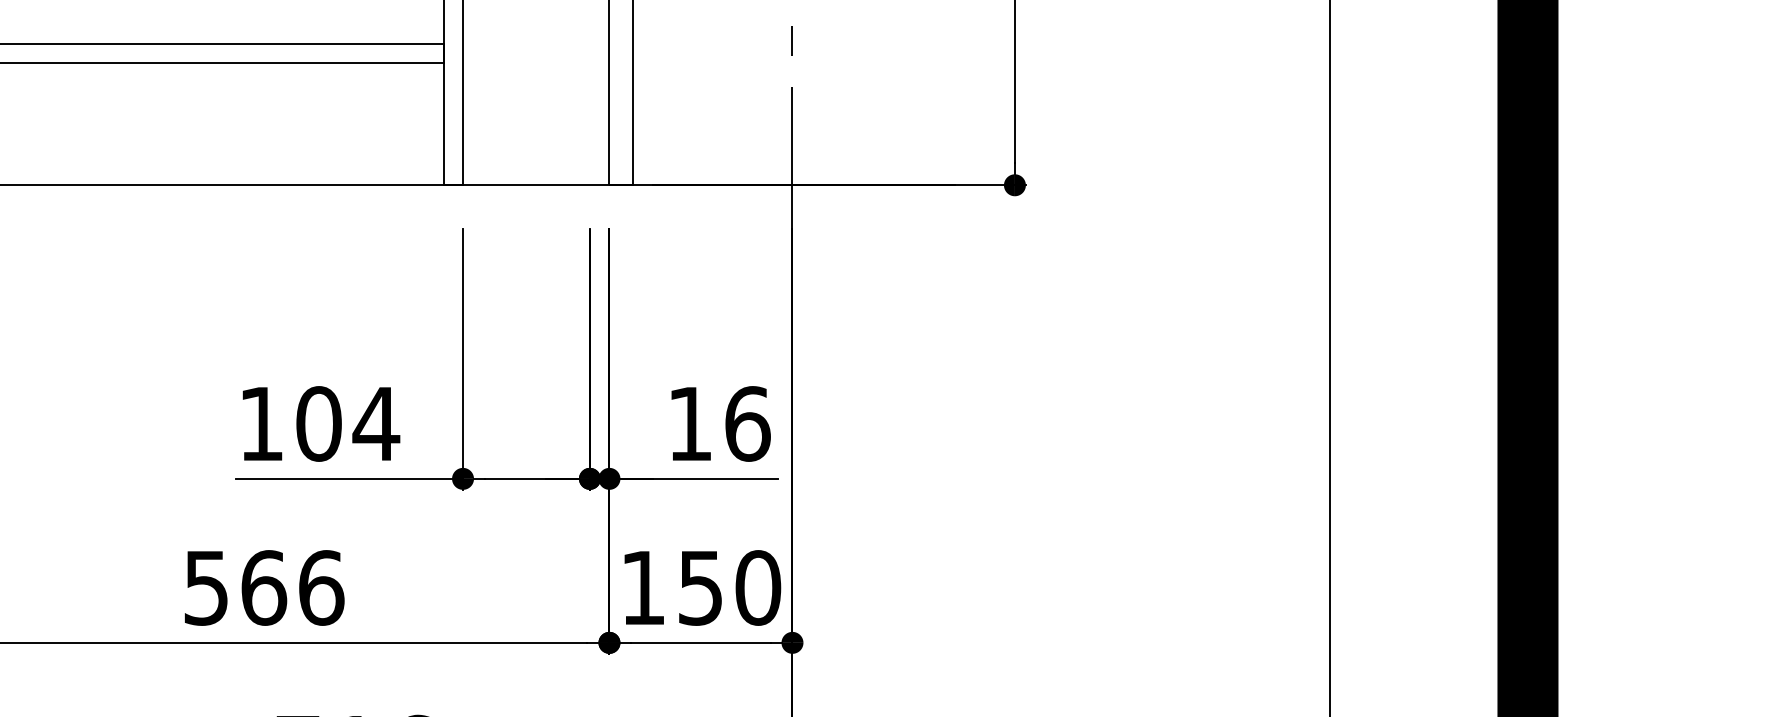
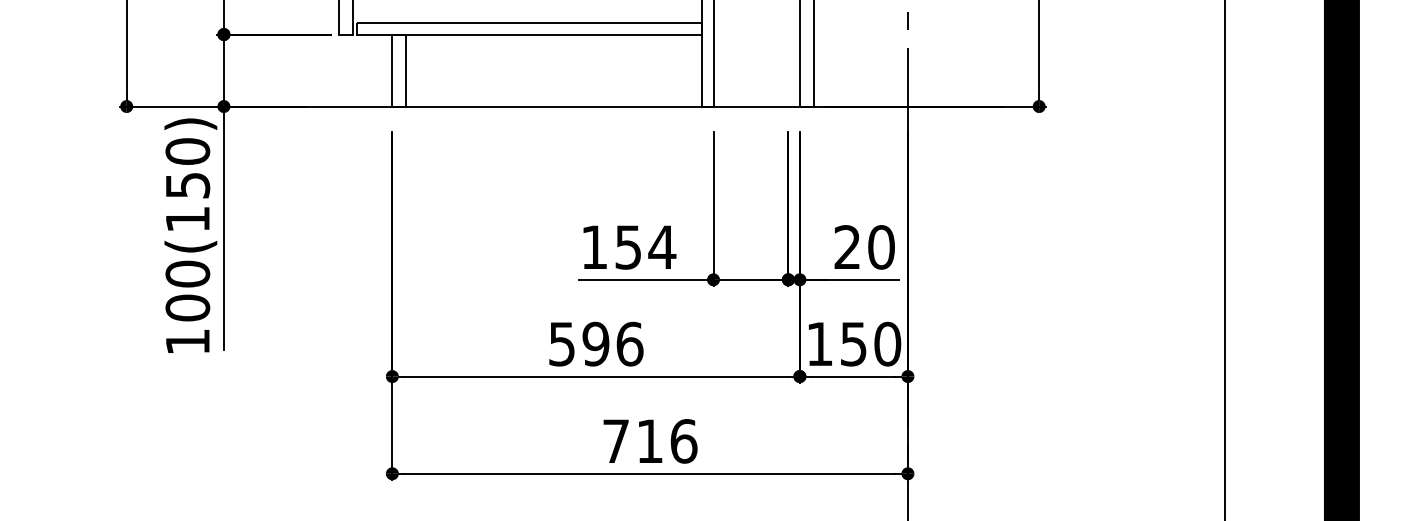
text: (318, 424) -> (628, 247), 104 -> 154
text: (718, 424) -> (864, 247), 16 -> 20
text: (263, 586) -> (595, 343), 566 -> 596

